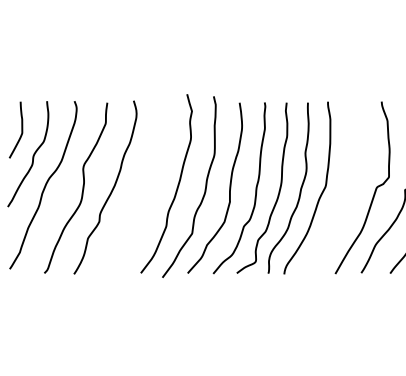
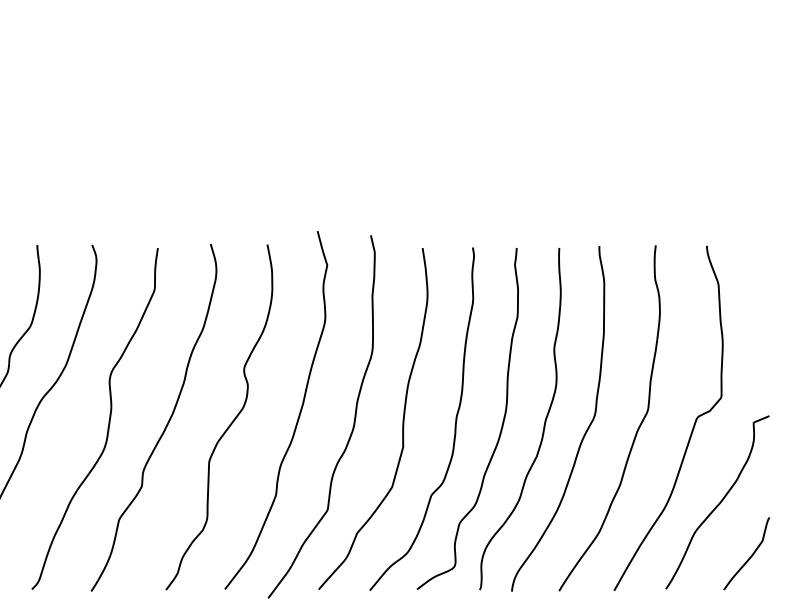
curve: (143, 189) -> (230, 421), added
curve: (346, 192) -> (636, 427), added

